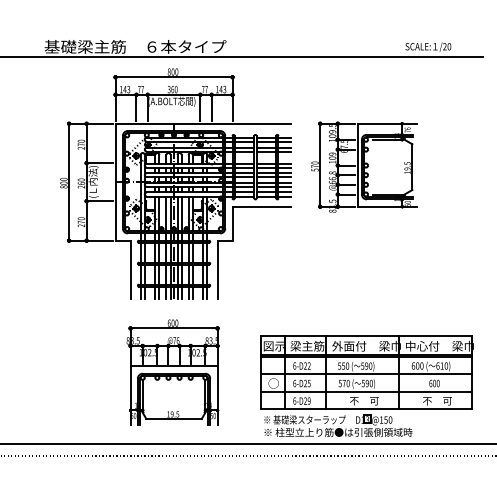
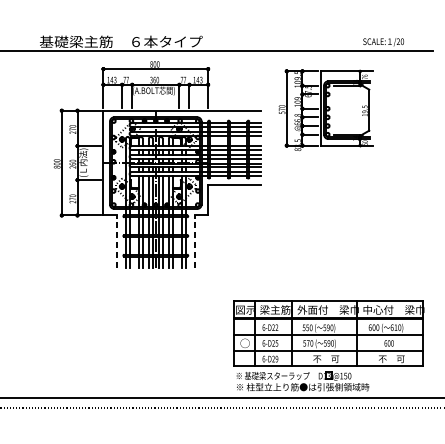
part: (364, 166) -> (326, 109), moved
line: (130, 269) -> (116, 241), solid -> dashed
line: (217, 269) -> (194, 241), solid -> dashed
part: (172, 372) -> (154, 333), removed

